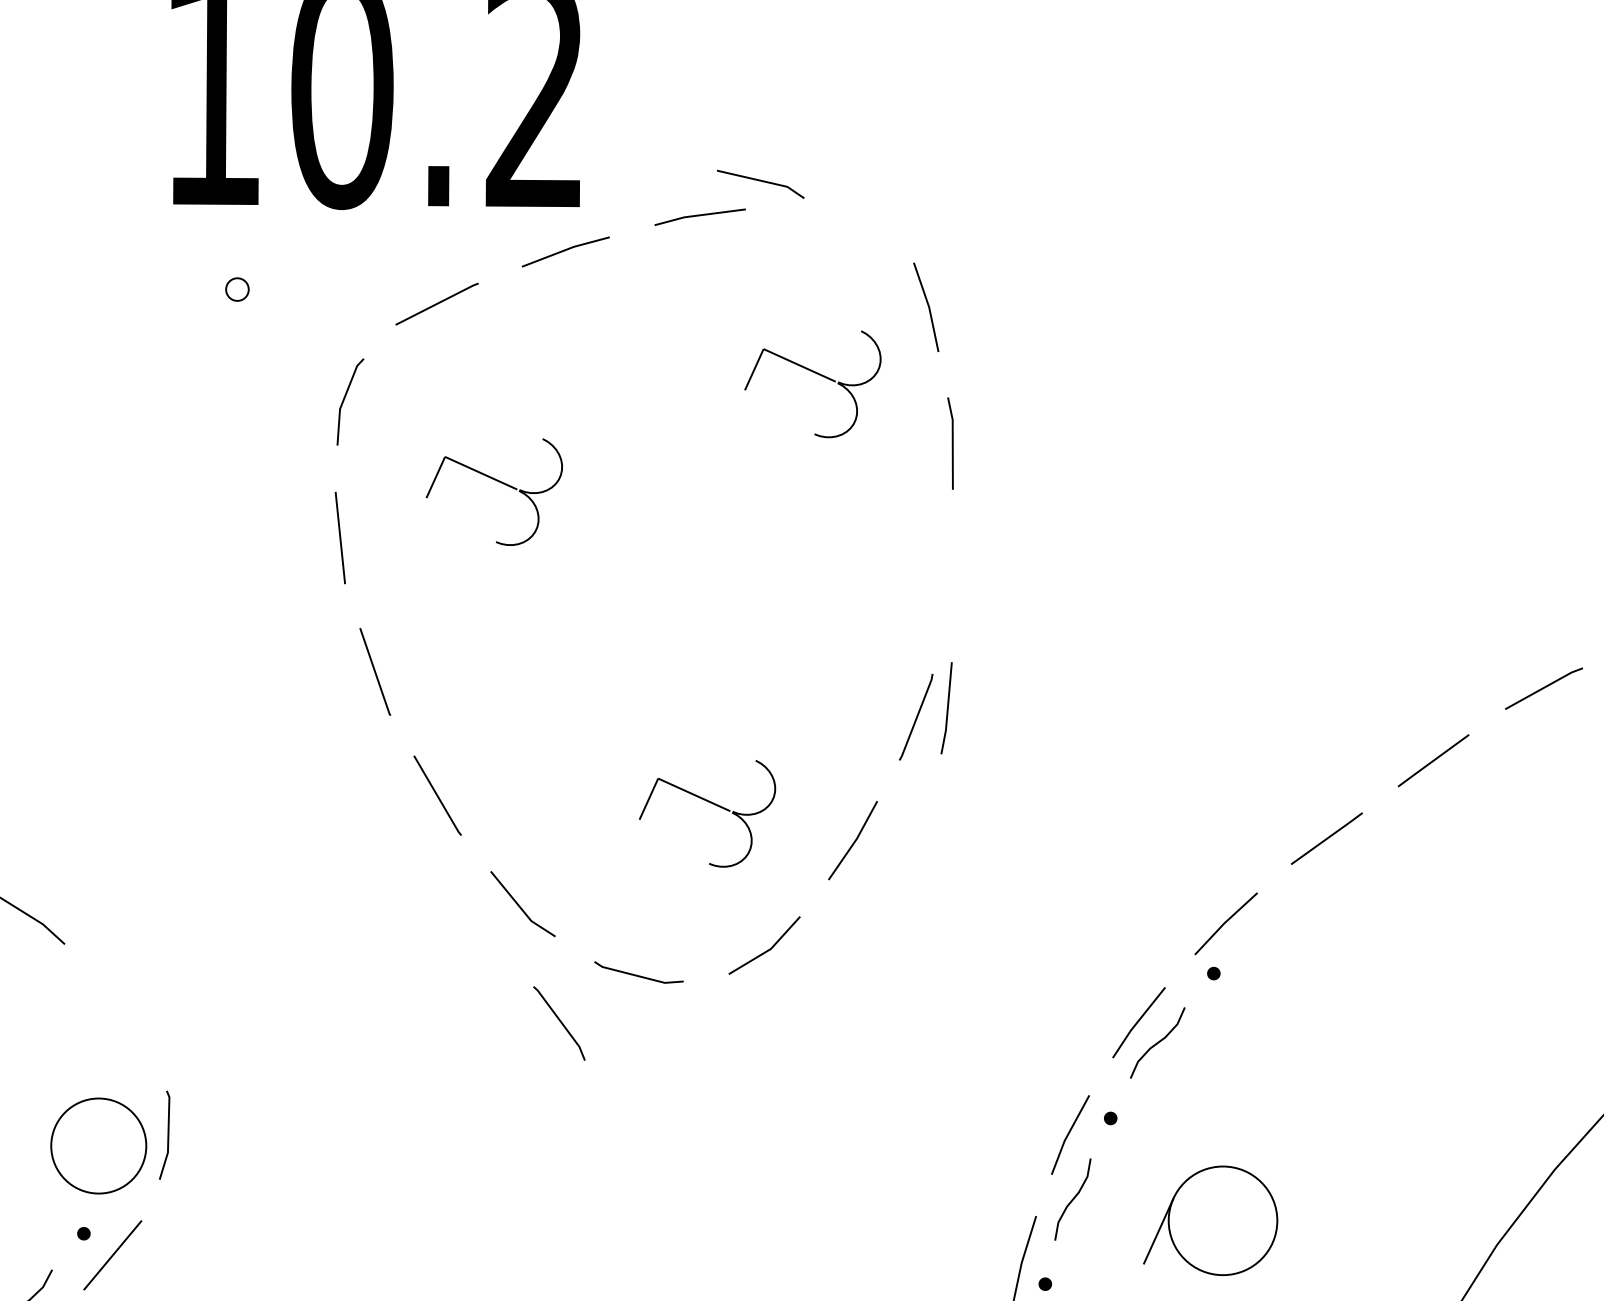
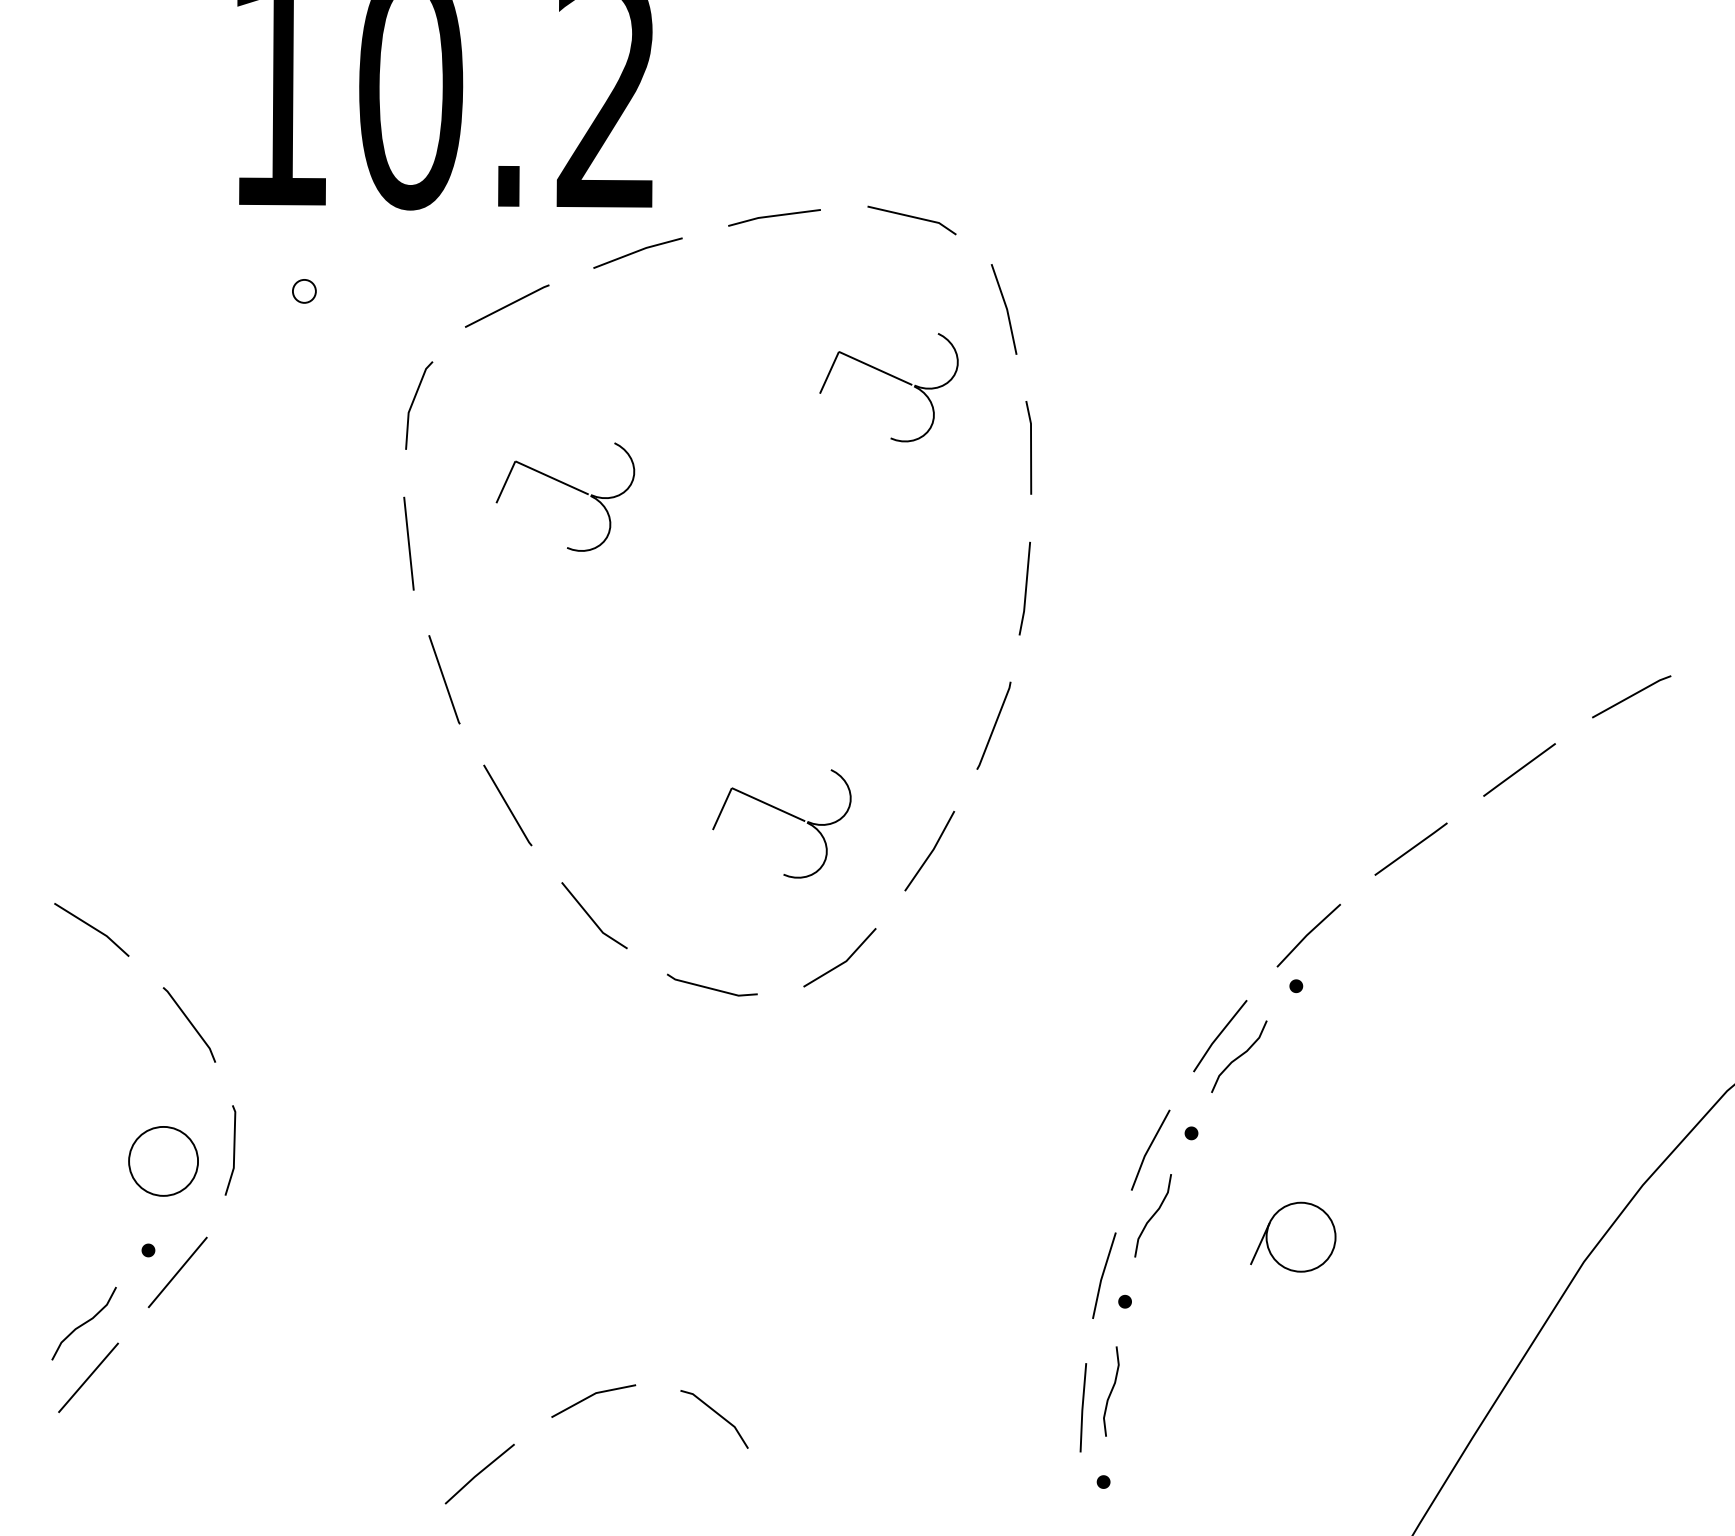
line: (760, 181) -> (911, 217), moved
line: (947, 708) -> (1025, 588), moved
line: (560, 1023) -> (190, 1024), moved
circle: (98, 1145) -> (163, 1160), size x0.71
part: (1211, 1219) -> (1293, 1236), size x0.62

